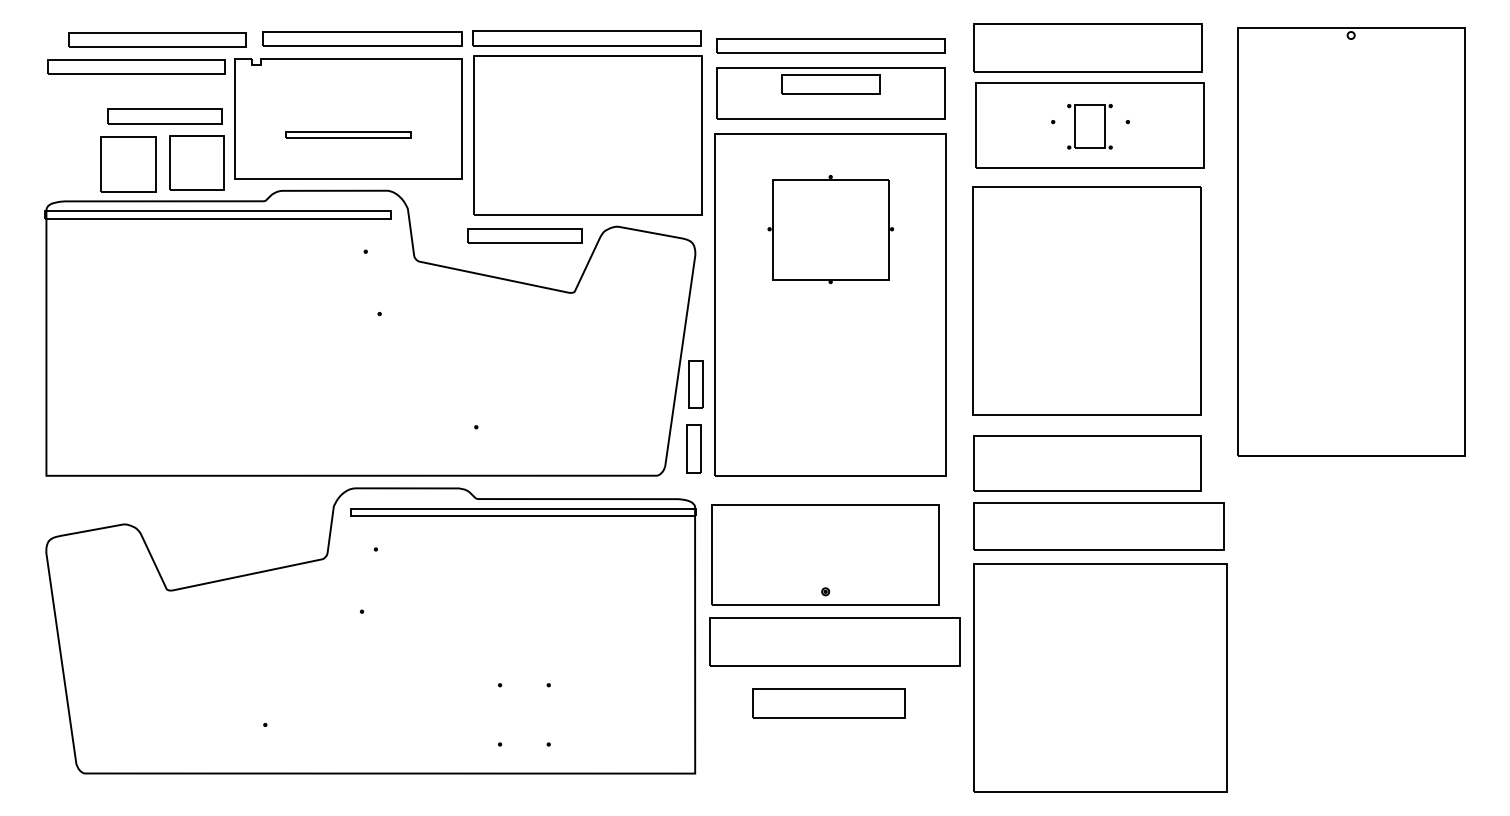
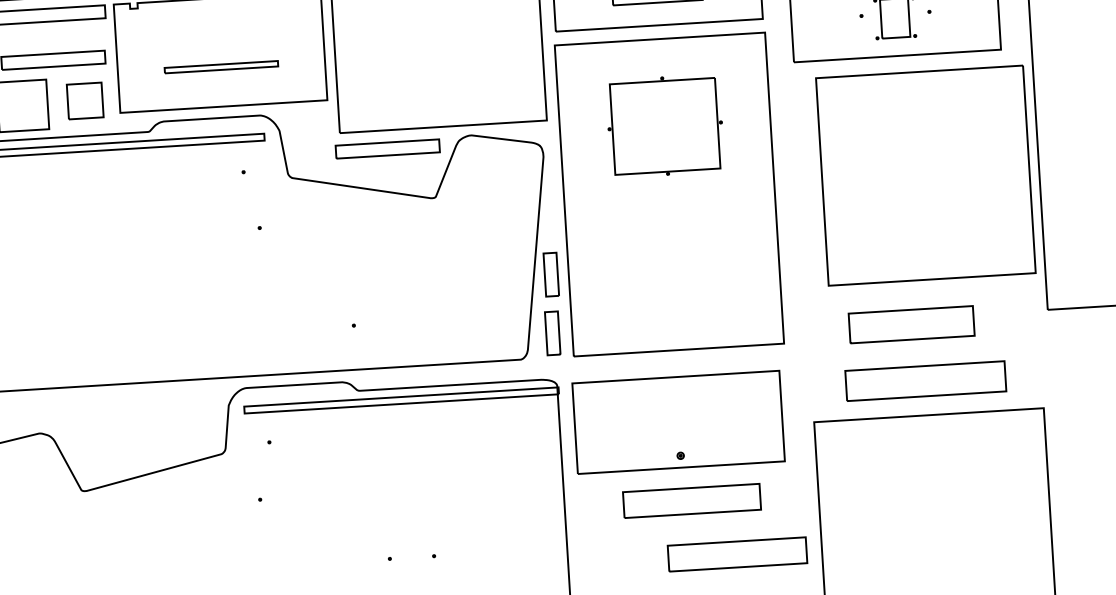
part: (196, 162) -> (84, 100), size x0.7
part: (1086, 300) -> (925, 175), moved
part: (1087, 463) -> (911, 324), size x0.6
part: (1098, 526) -> (925, 381), size x0.7
part: (834, 641) -> (691, 500), size x0.6
part: (828, 703) -> (736, 554), moved

